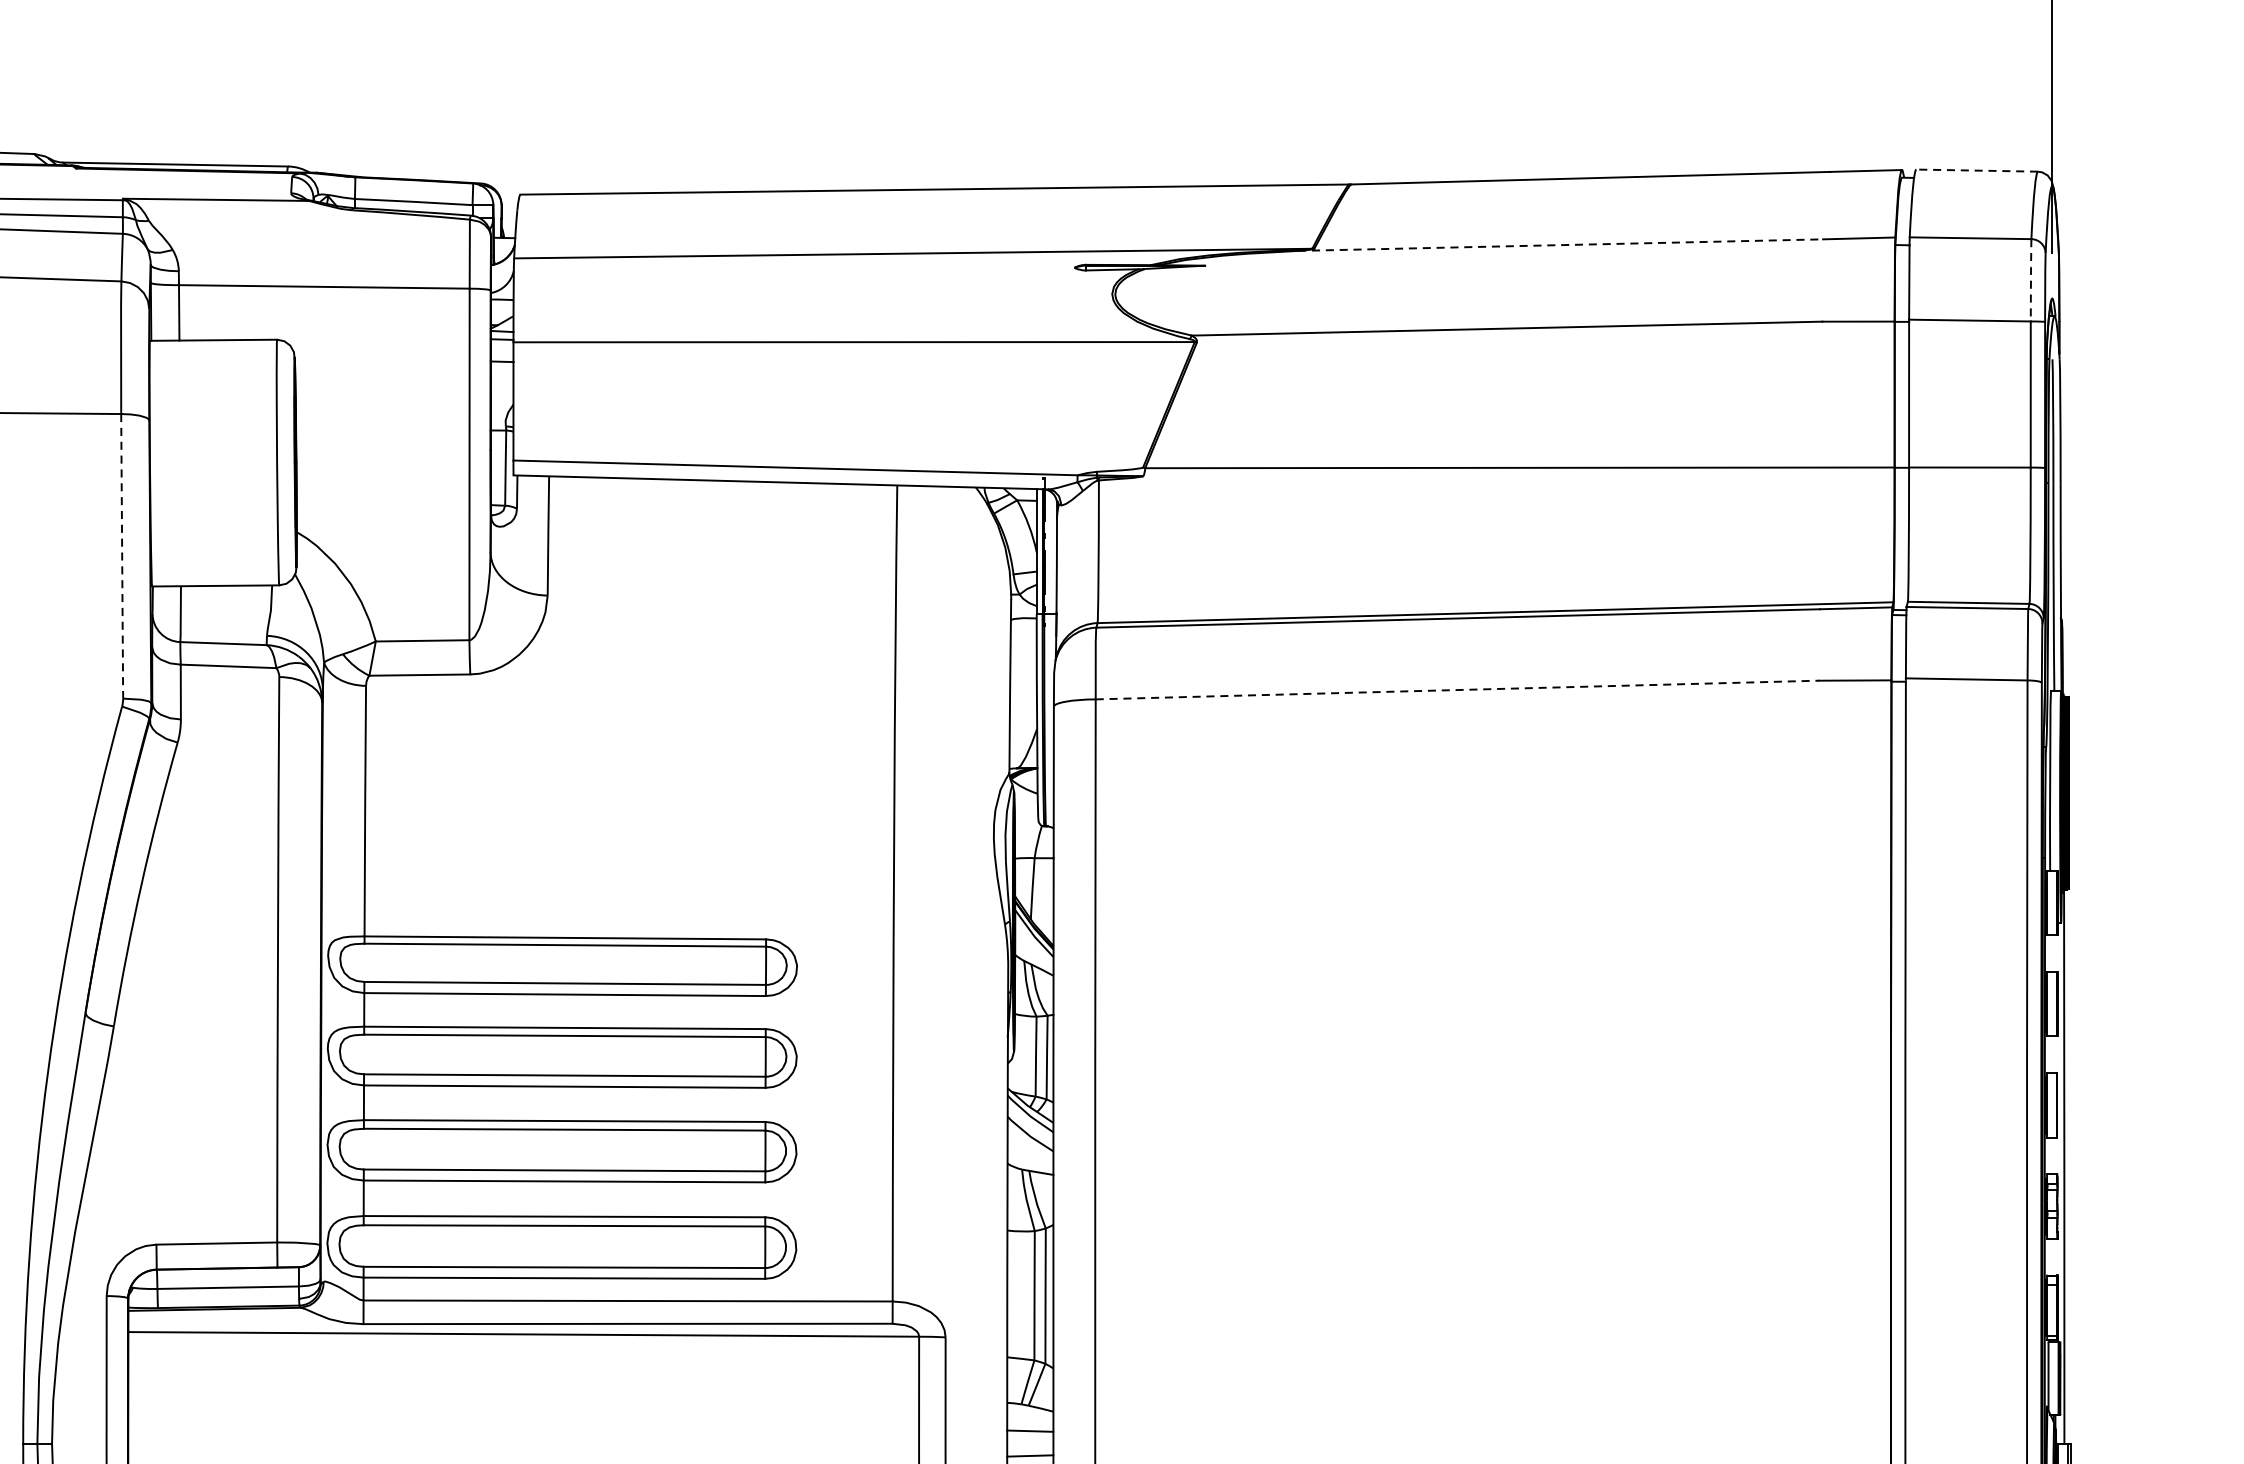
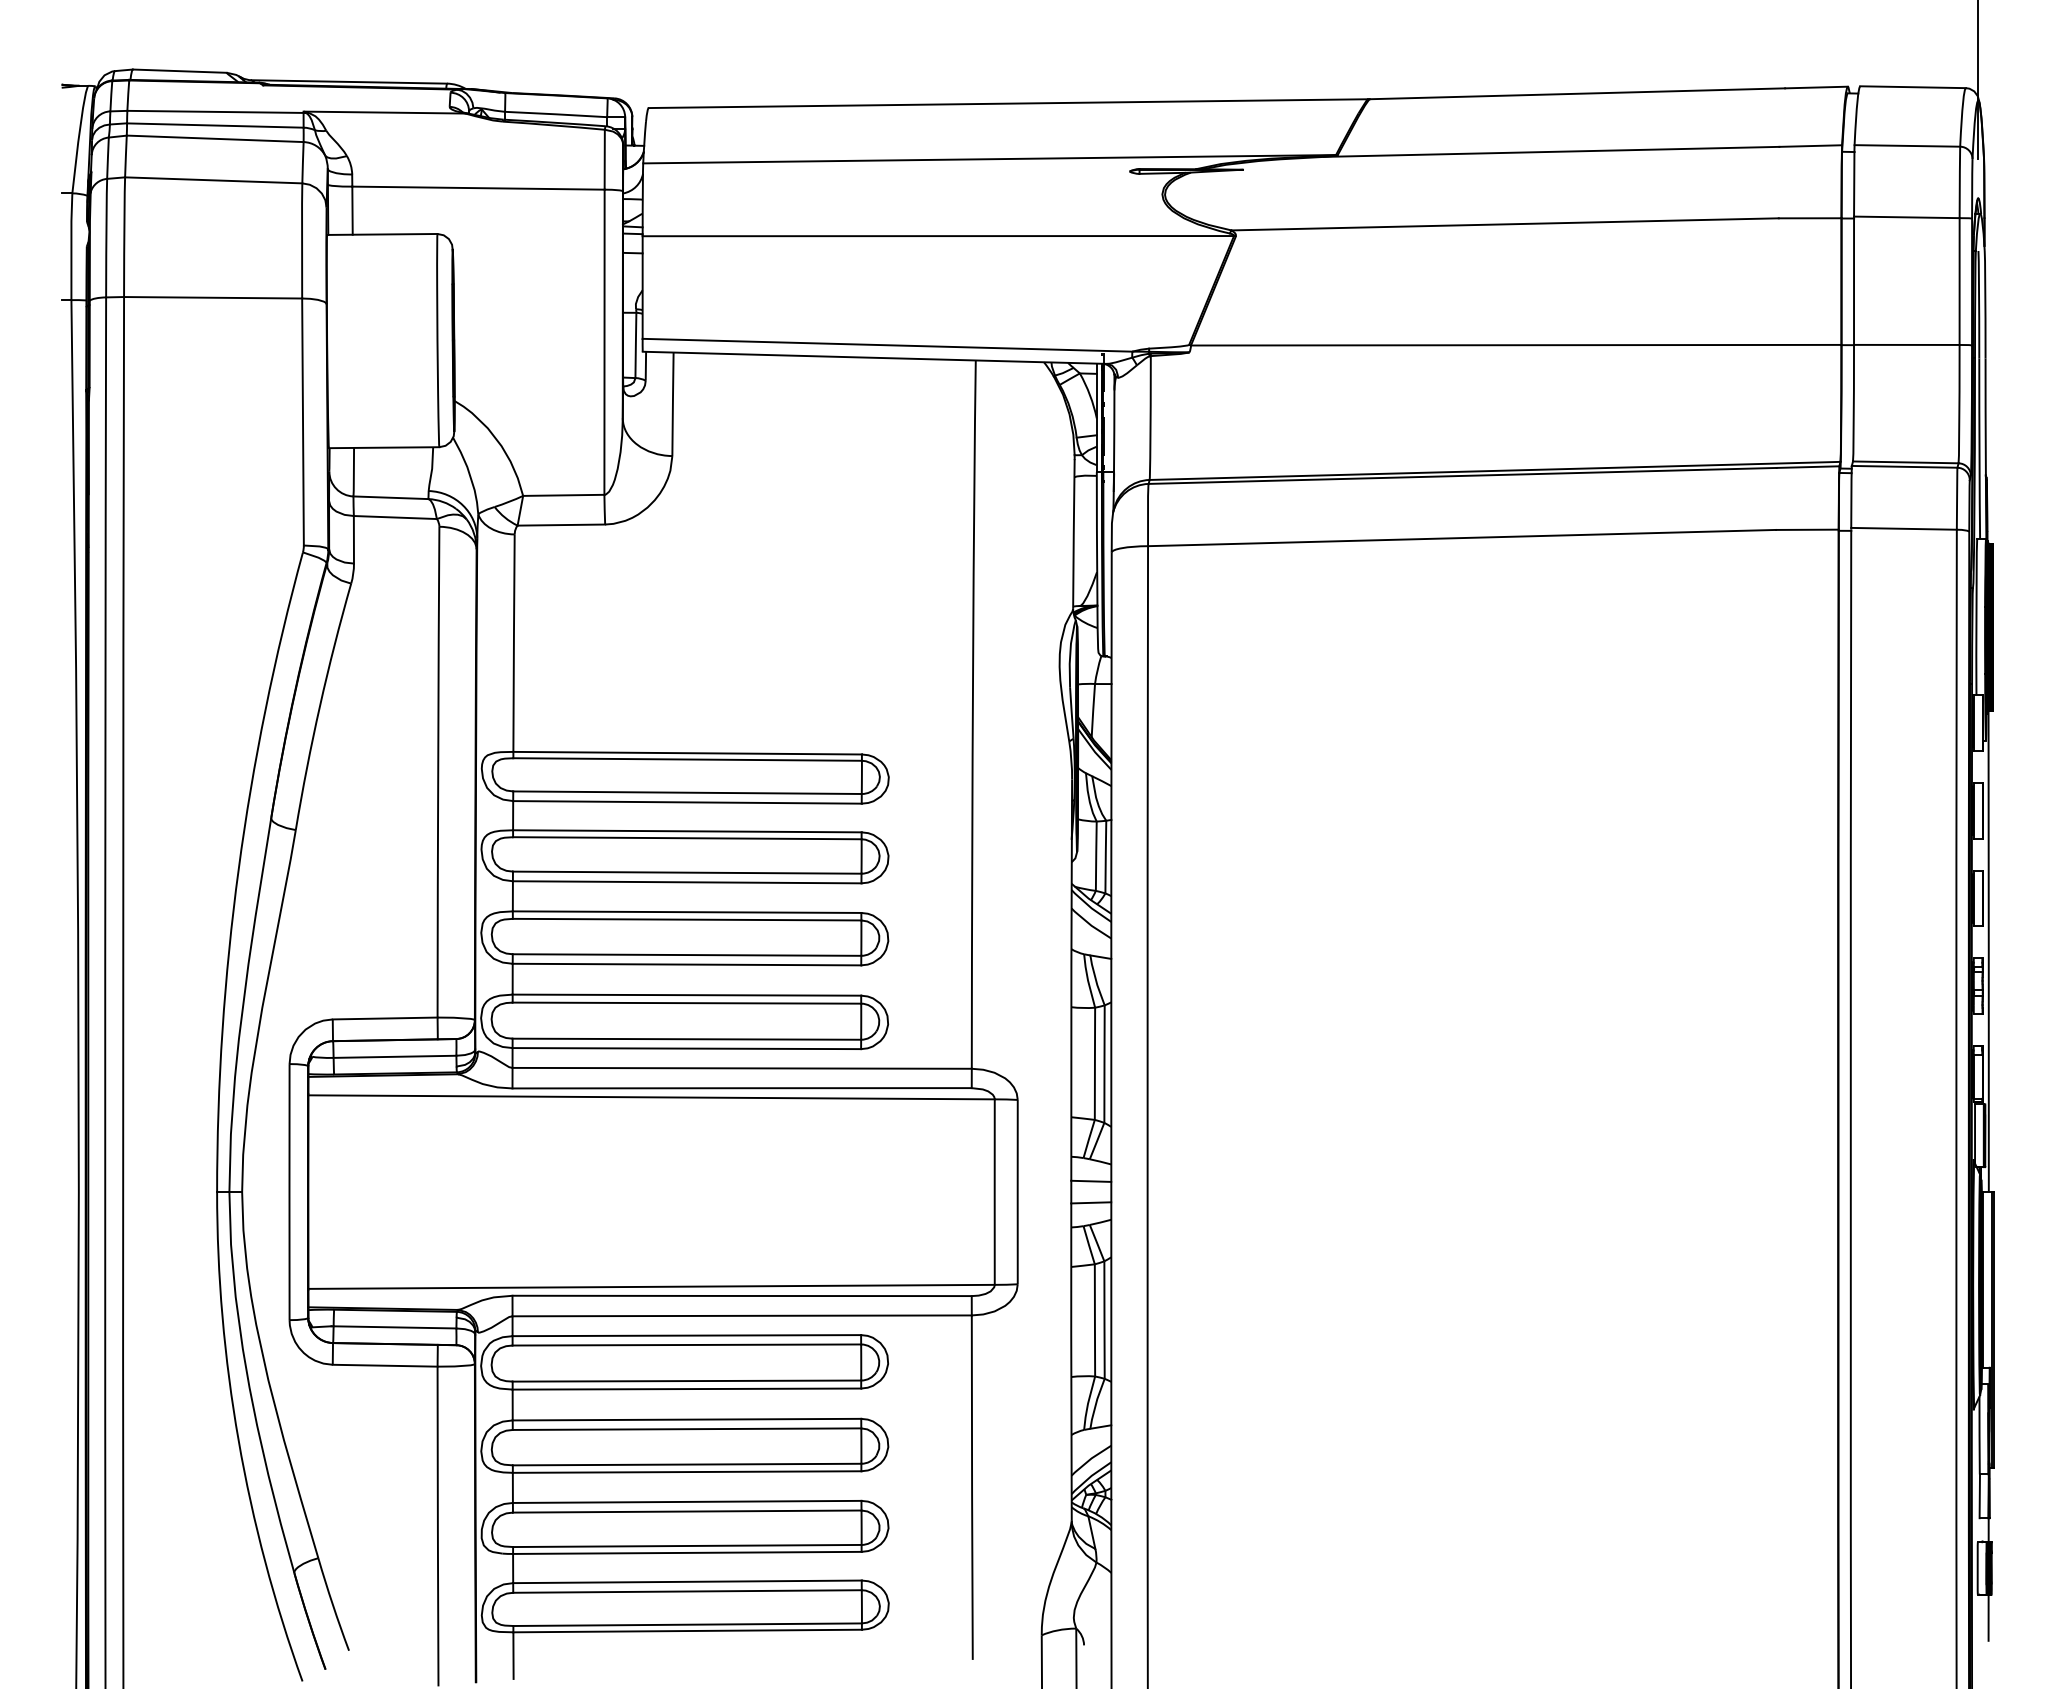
line: (1977, 170) -> (1913, 87), dashed -> solid
line: (1560, 244) -> (1551, 151), dashed -> solid
line: (2030, 280) -> (1959, 182), dashed -> solid
line: (122, 556) -> (303, 422), dashed -> solid
line: (1458, 690) -> (1462, 538), dashed -> solid

